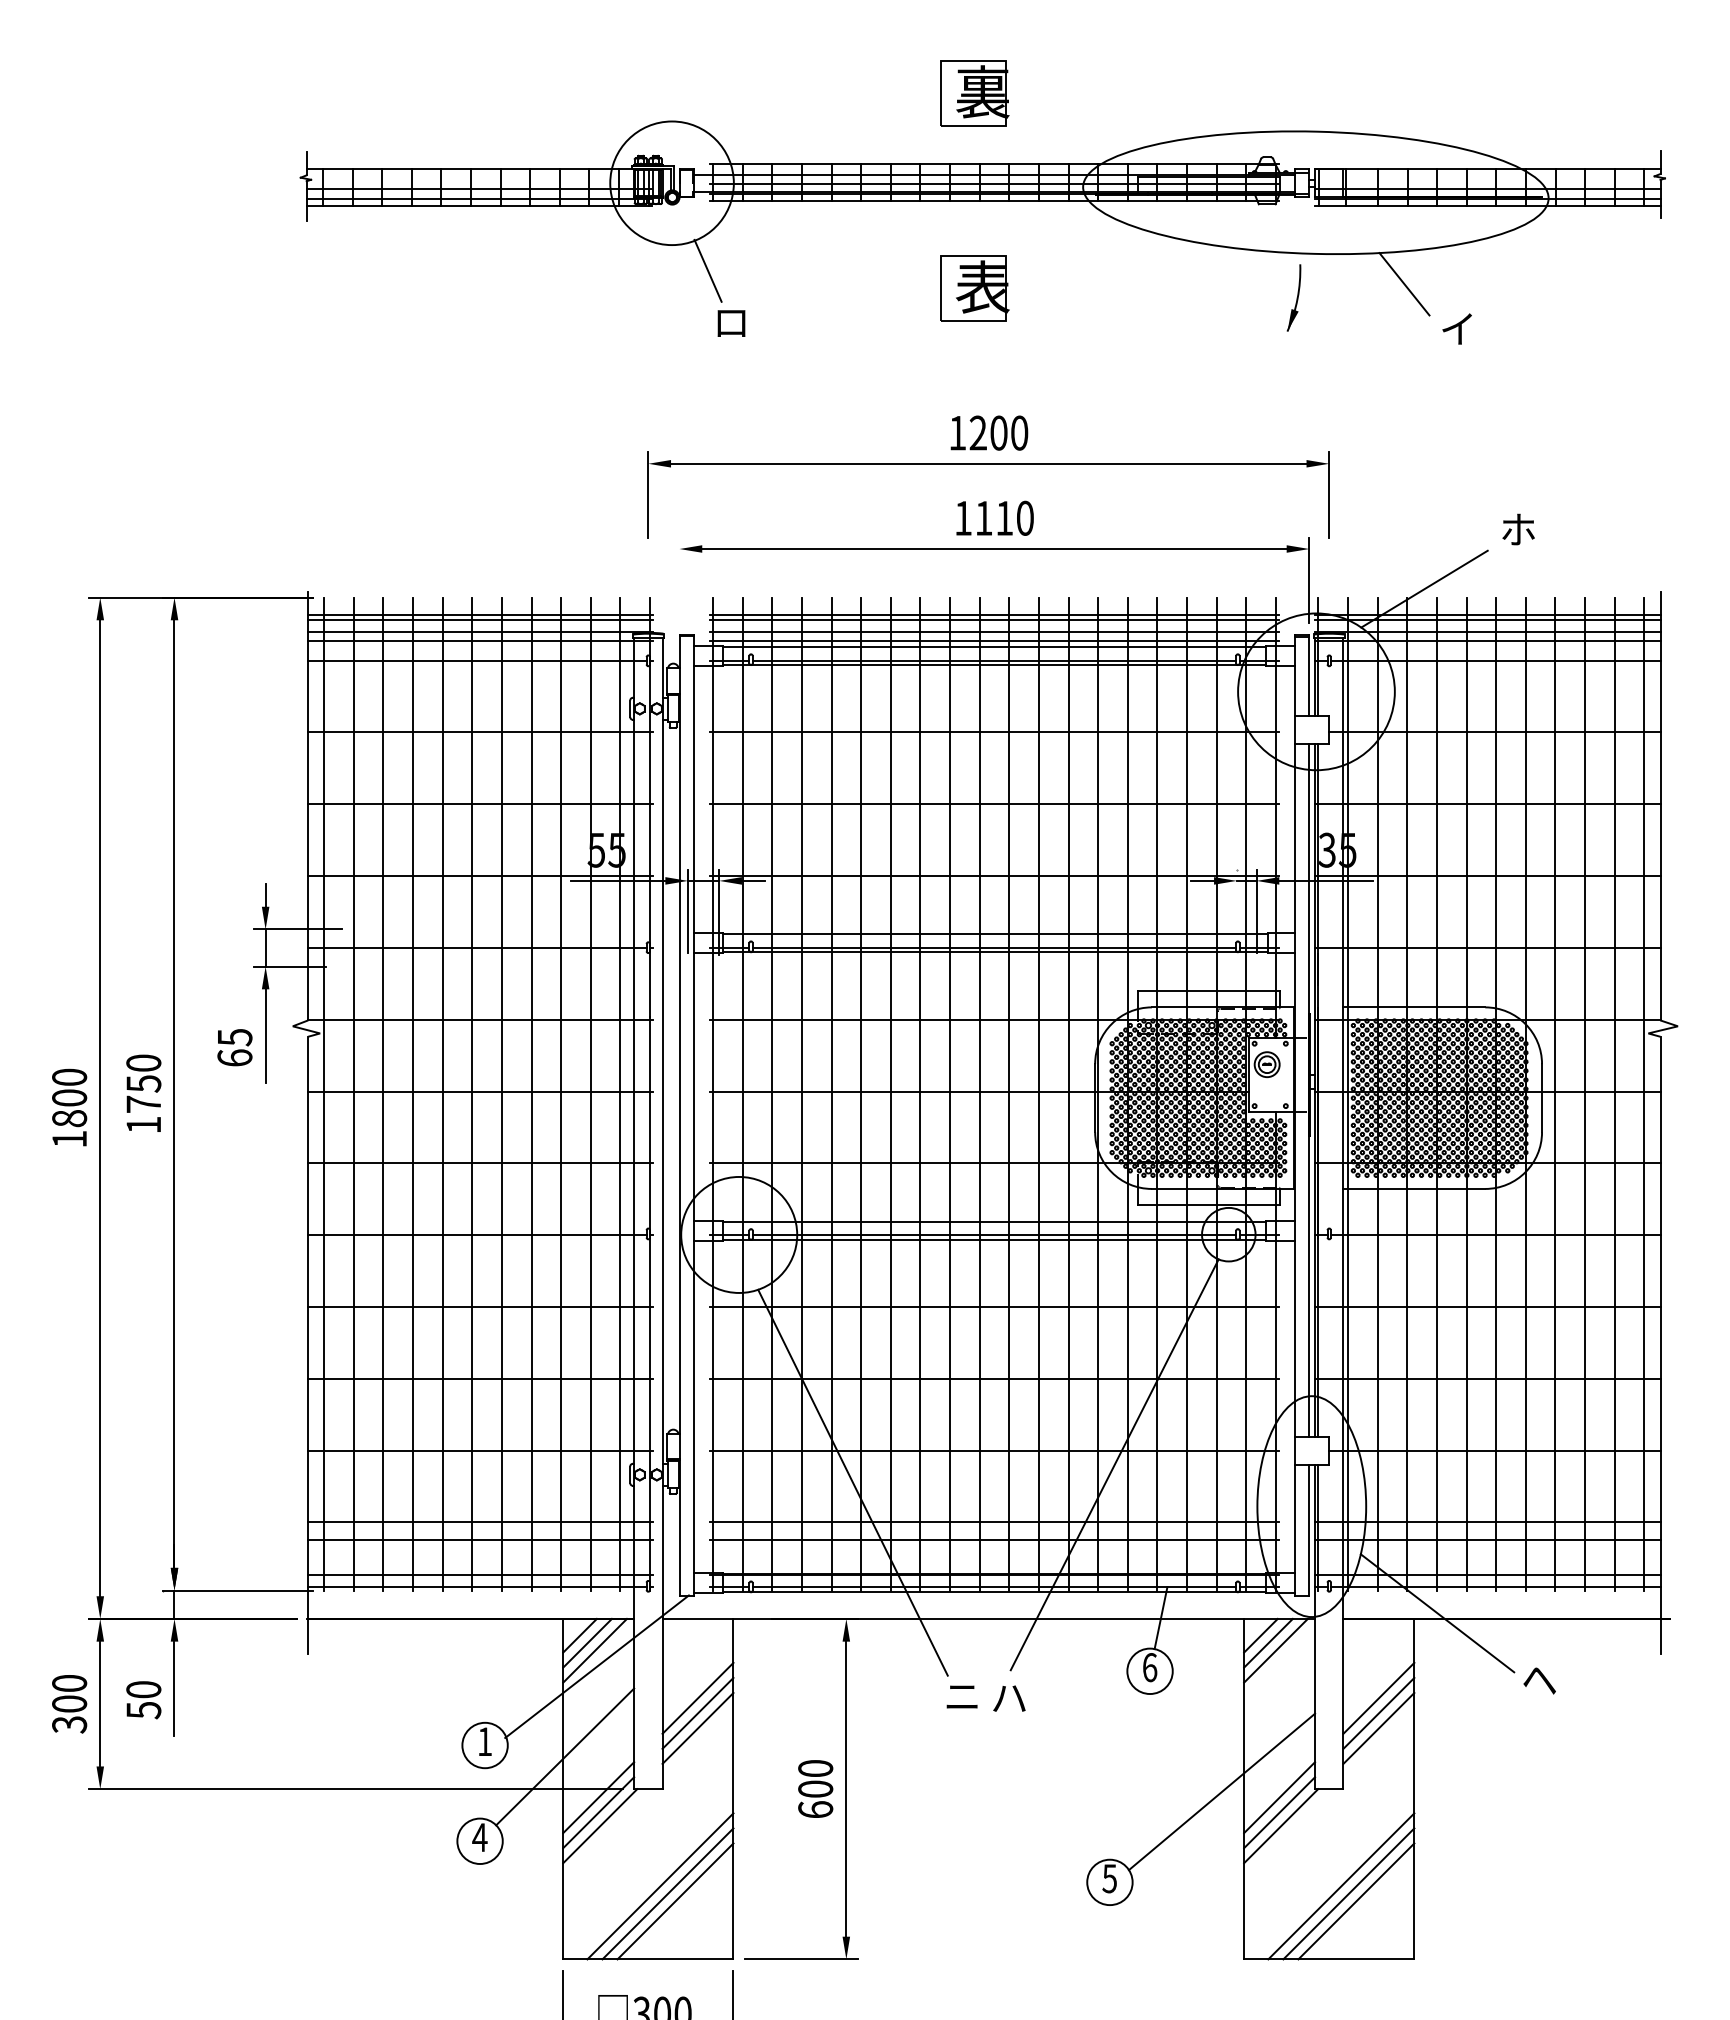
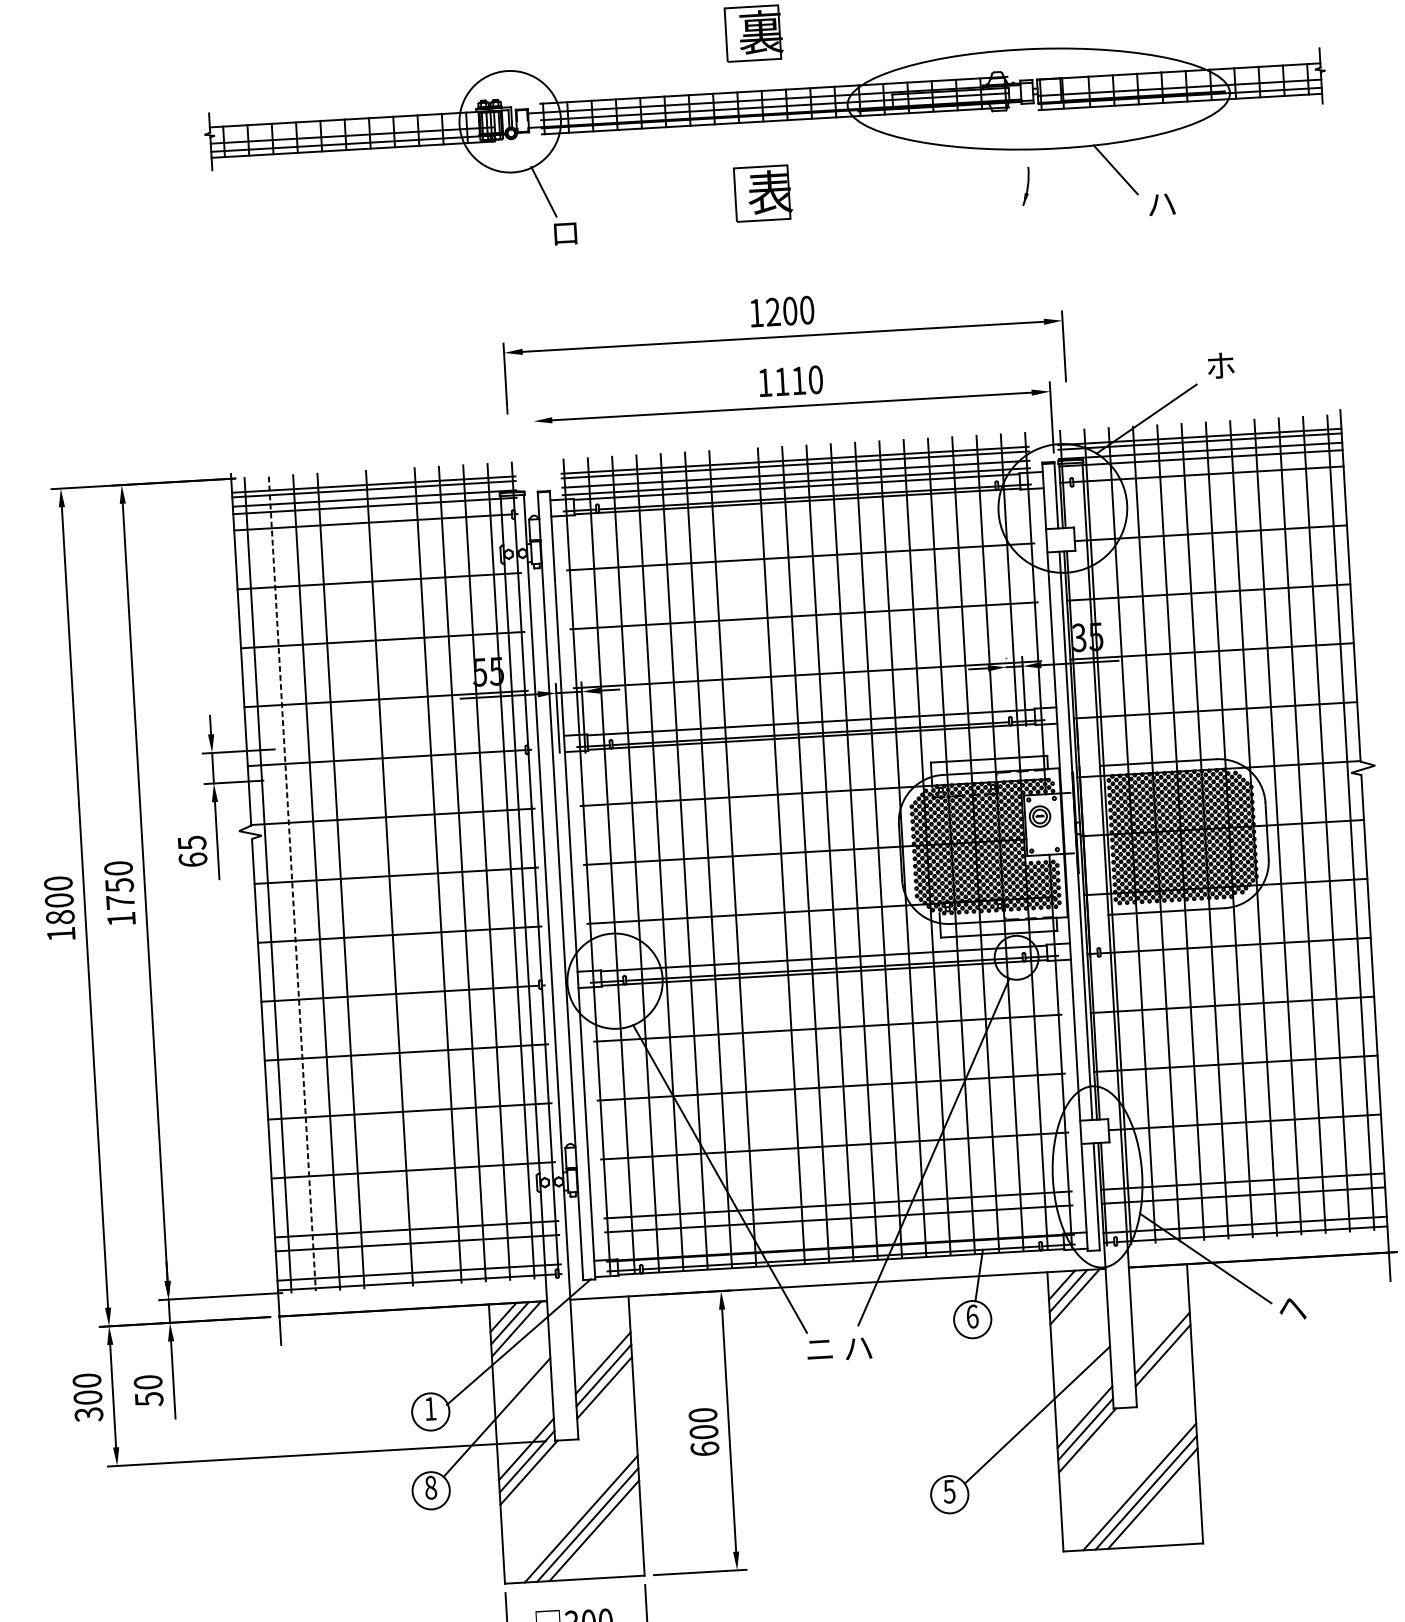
part: (1293, 297) -> (1025, 186), size x0.7
text: (1458, 328) -> (1162, 203), イ -> ハ
line: (442, 1093) -> (365, 879), removed
line: (501, 1093) -> (413, 876), removed
line: (920, 1093) -> (757, 856), removed
line: (353, 1094) -> (292, 884), solid -> dashed
line: (1378, 1697) -> (1161, 1330), removed
text: (479, 1837) -> (430, 1487), 4 -> 8

